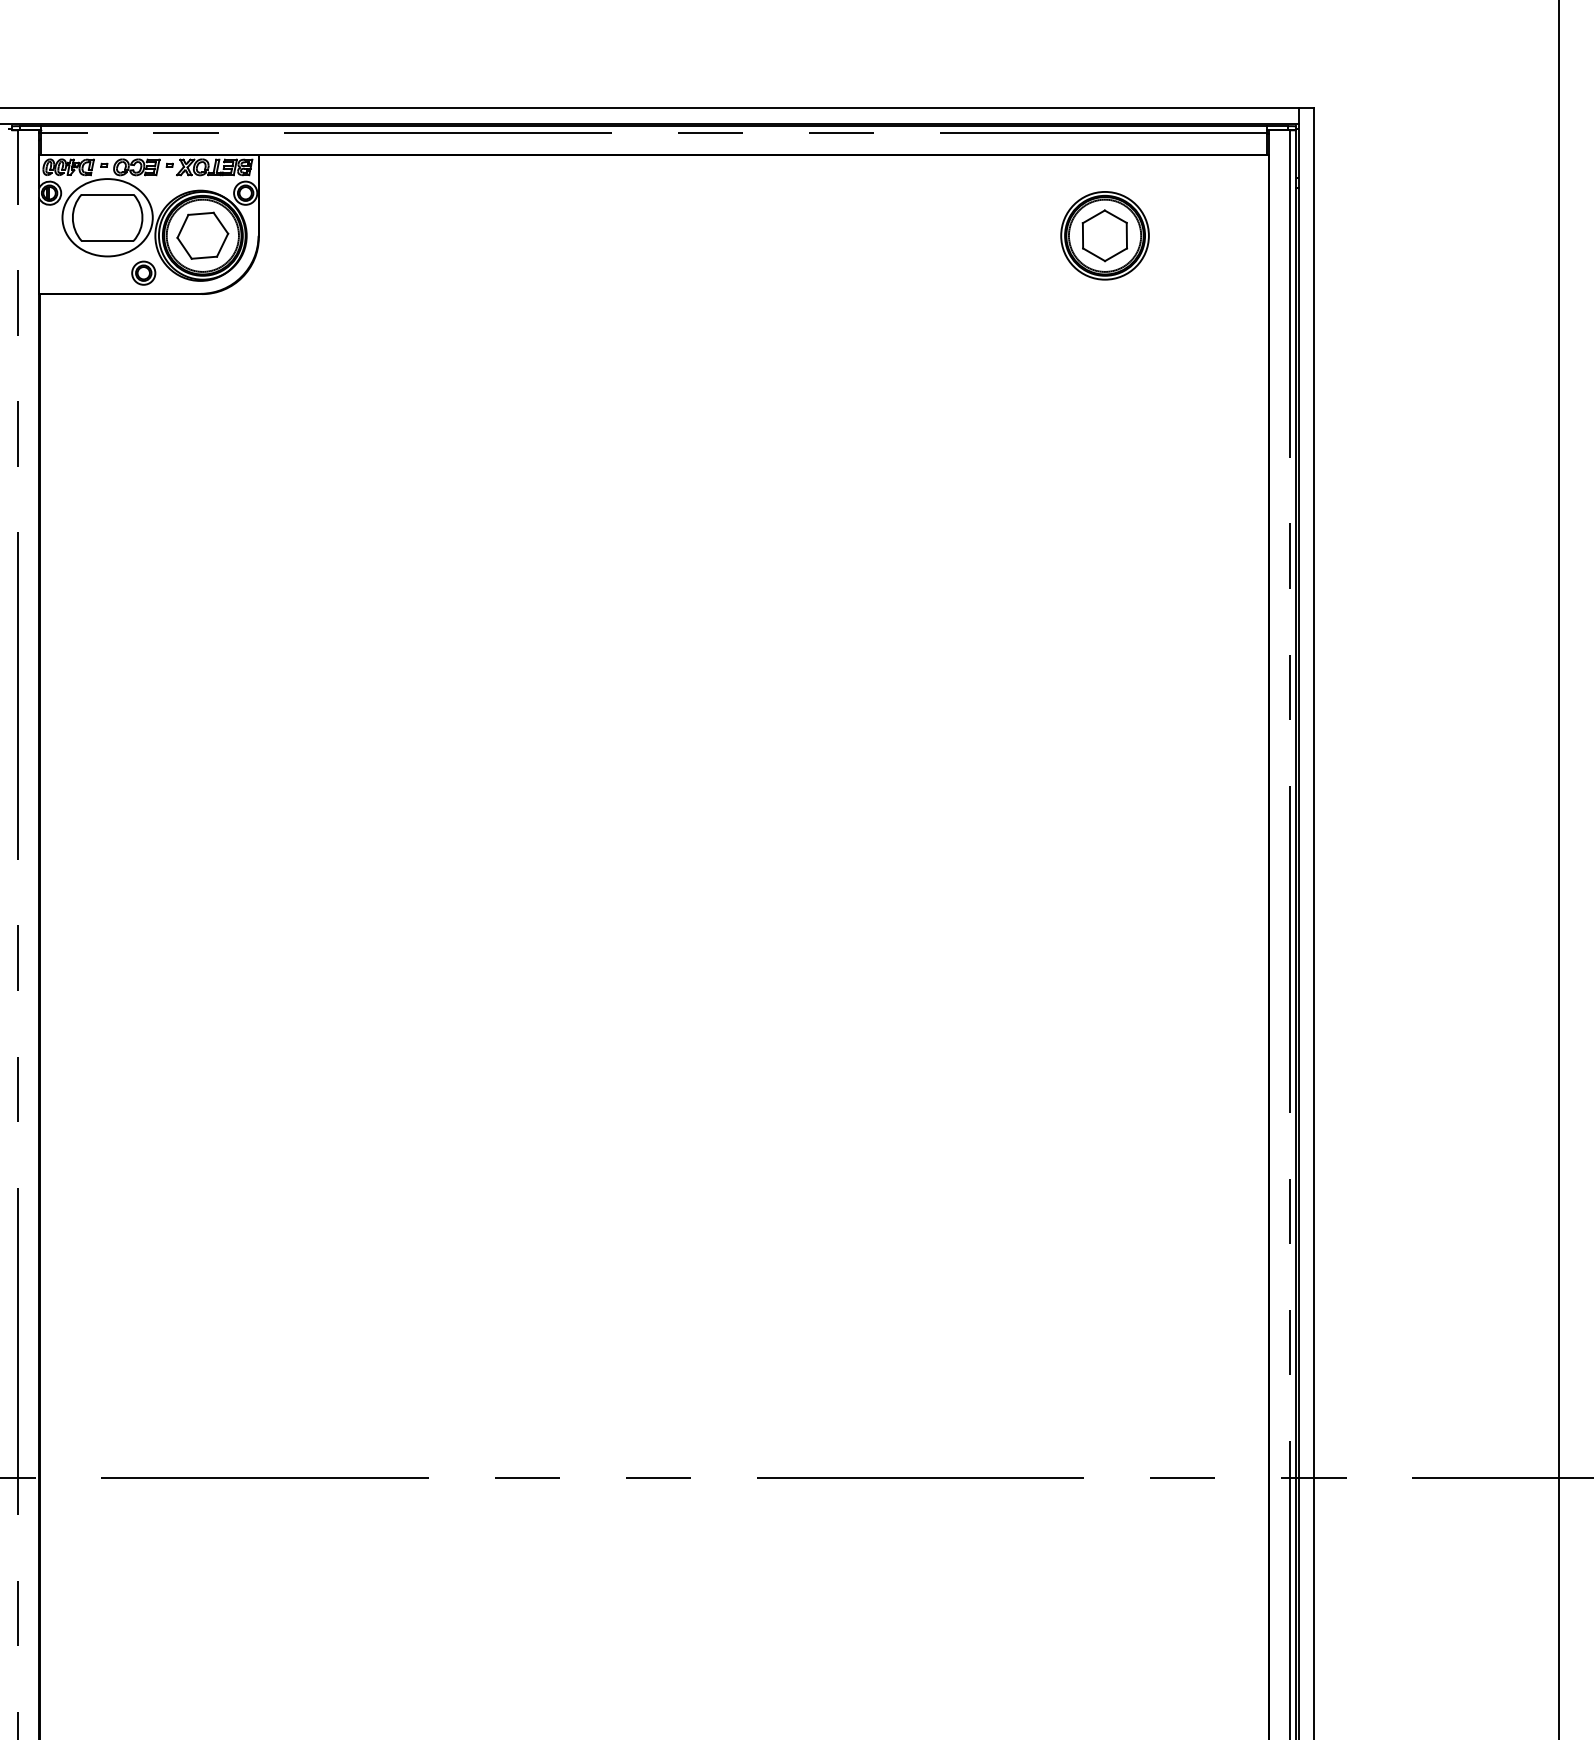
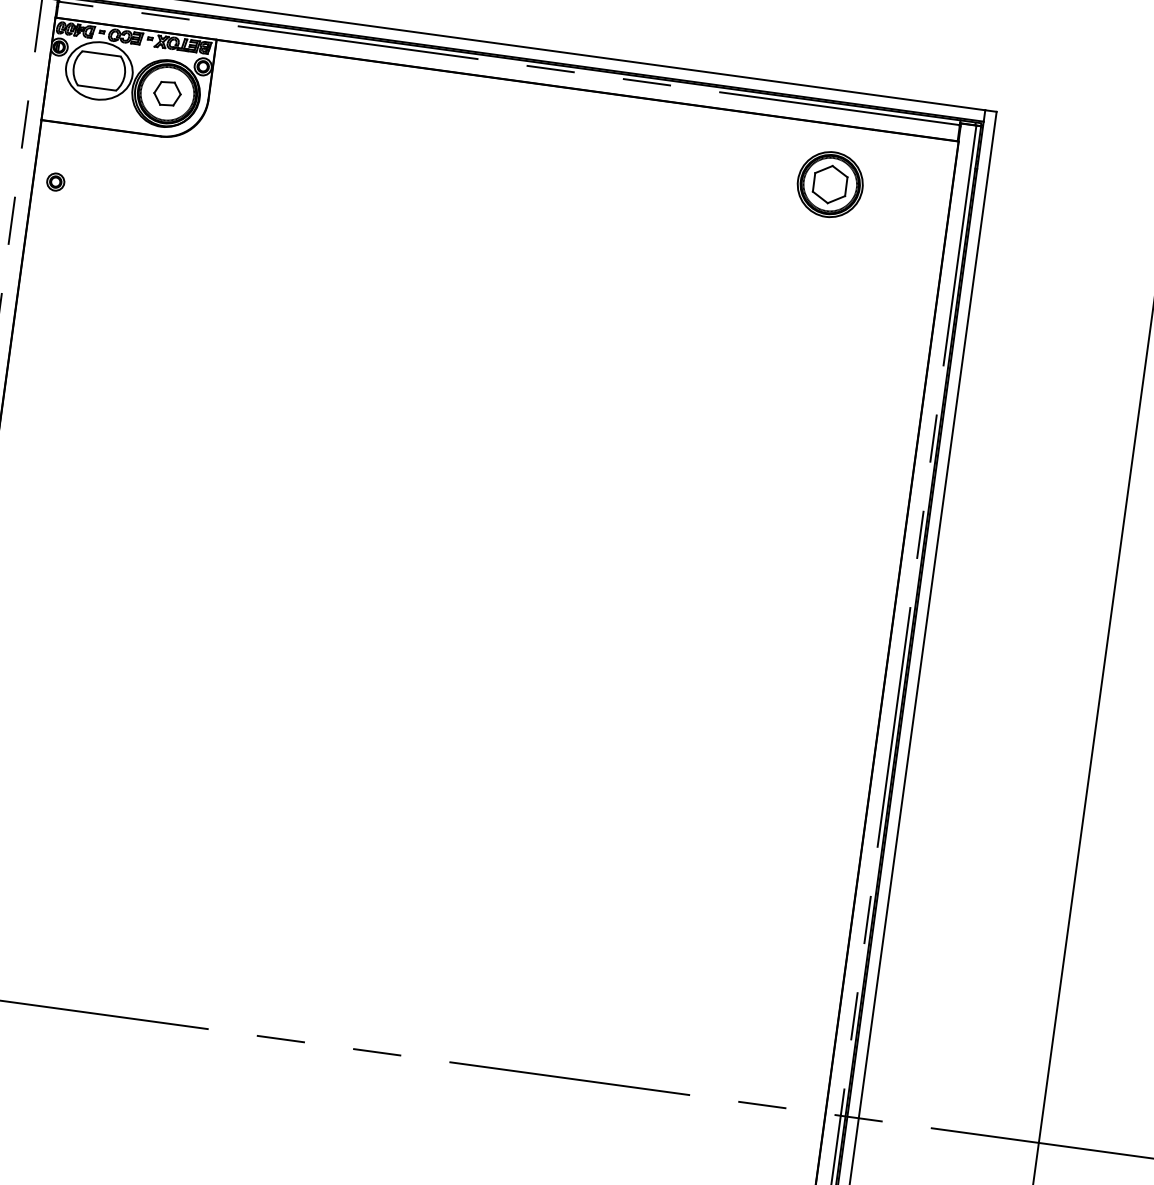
part: (202, 235) -> (167, 93), size x0.7
part: (143, 272) -> (55, 181), moved

